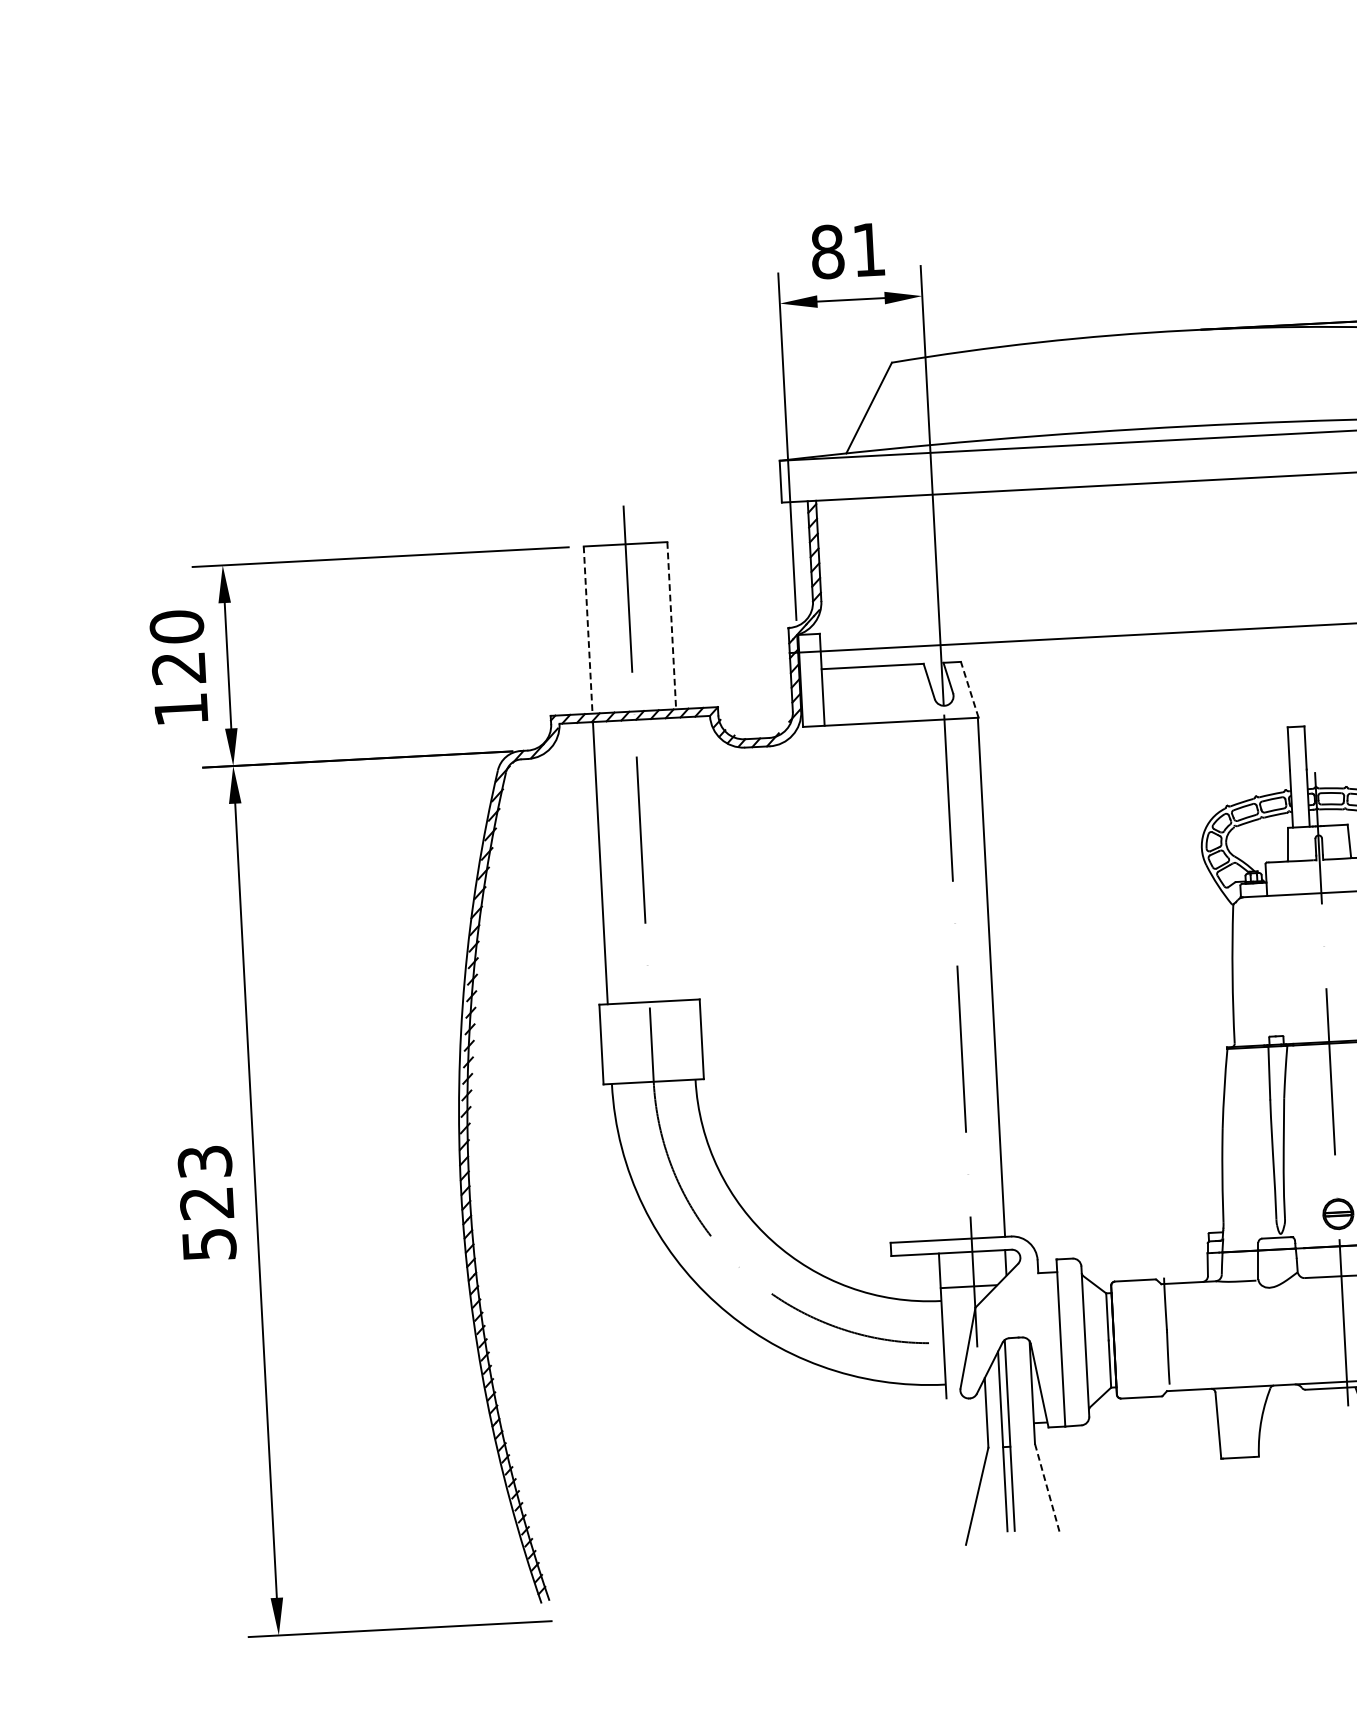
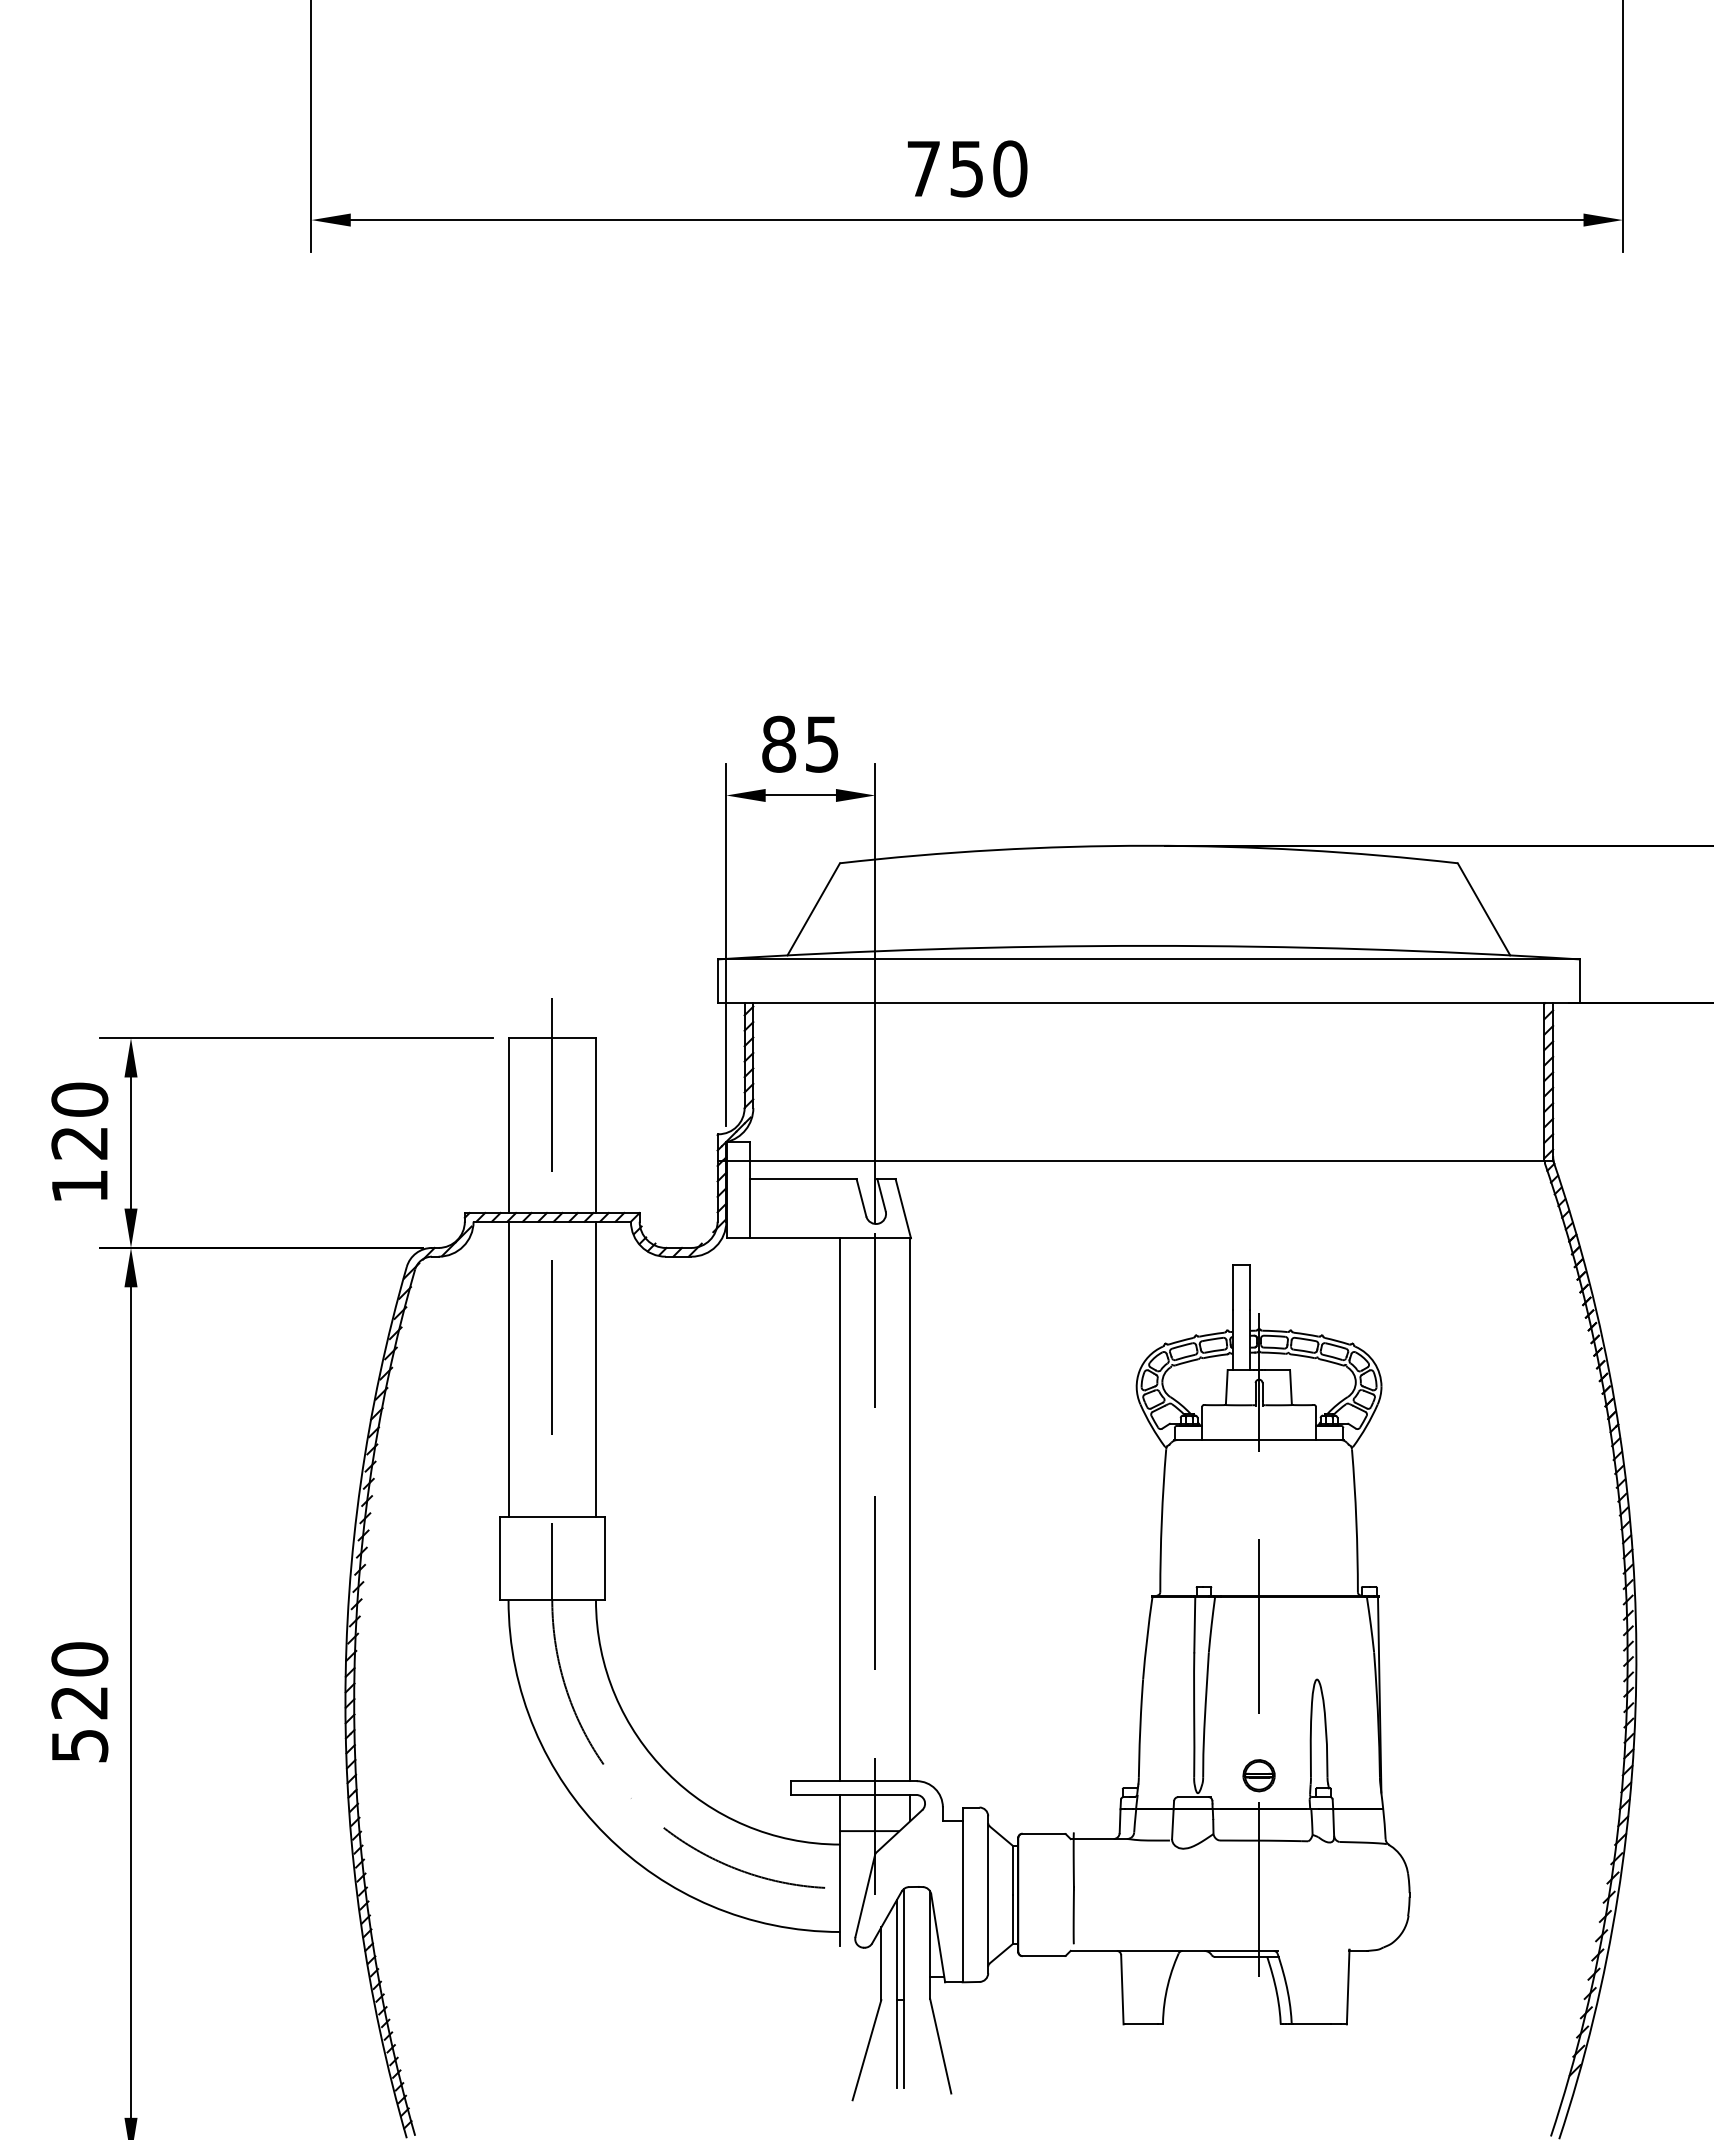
text: (869, 250) -> (822, 744), 81 -> 85
line: (671, 626) -> (595, 1126), dashed -> solid
line: (588, 631) -> (508, 1126), dashed -> solid
line: (969, 689) -> (903, 1208), dashed -> solid
line: (683, 858) -> (595, 1368), added
line: (924, 980) -> (840, 1509), added
text: (204, 1162) -> (79, 1659), 523 -> 520
line: (1047, 1489) -> (940, 2046), dashed -> solid

